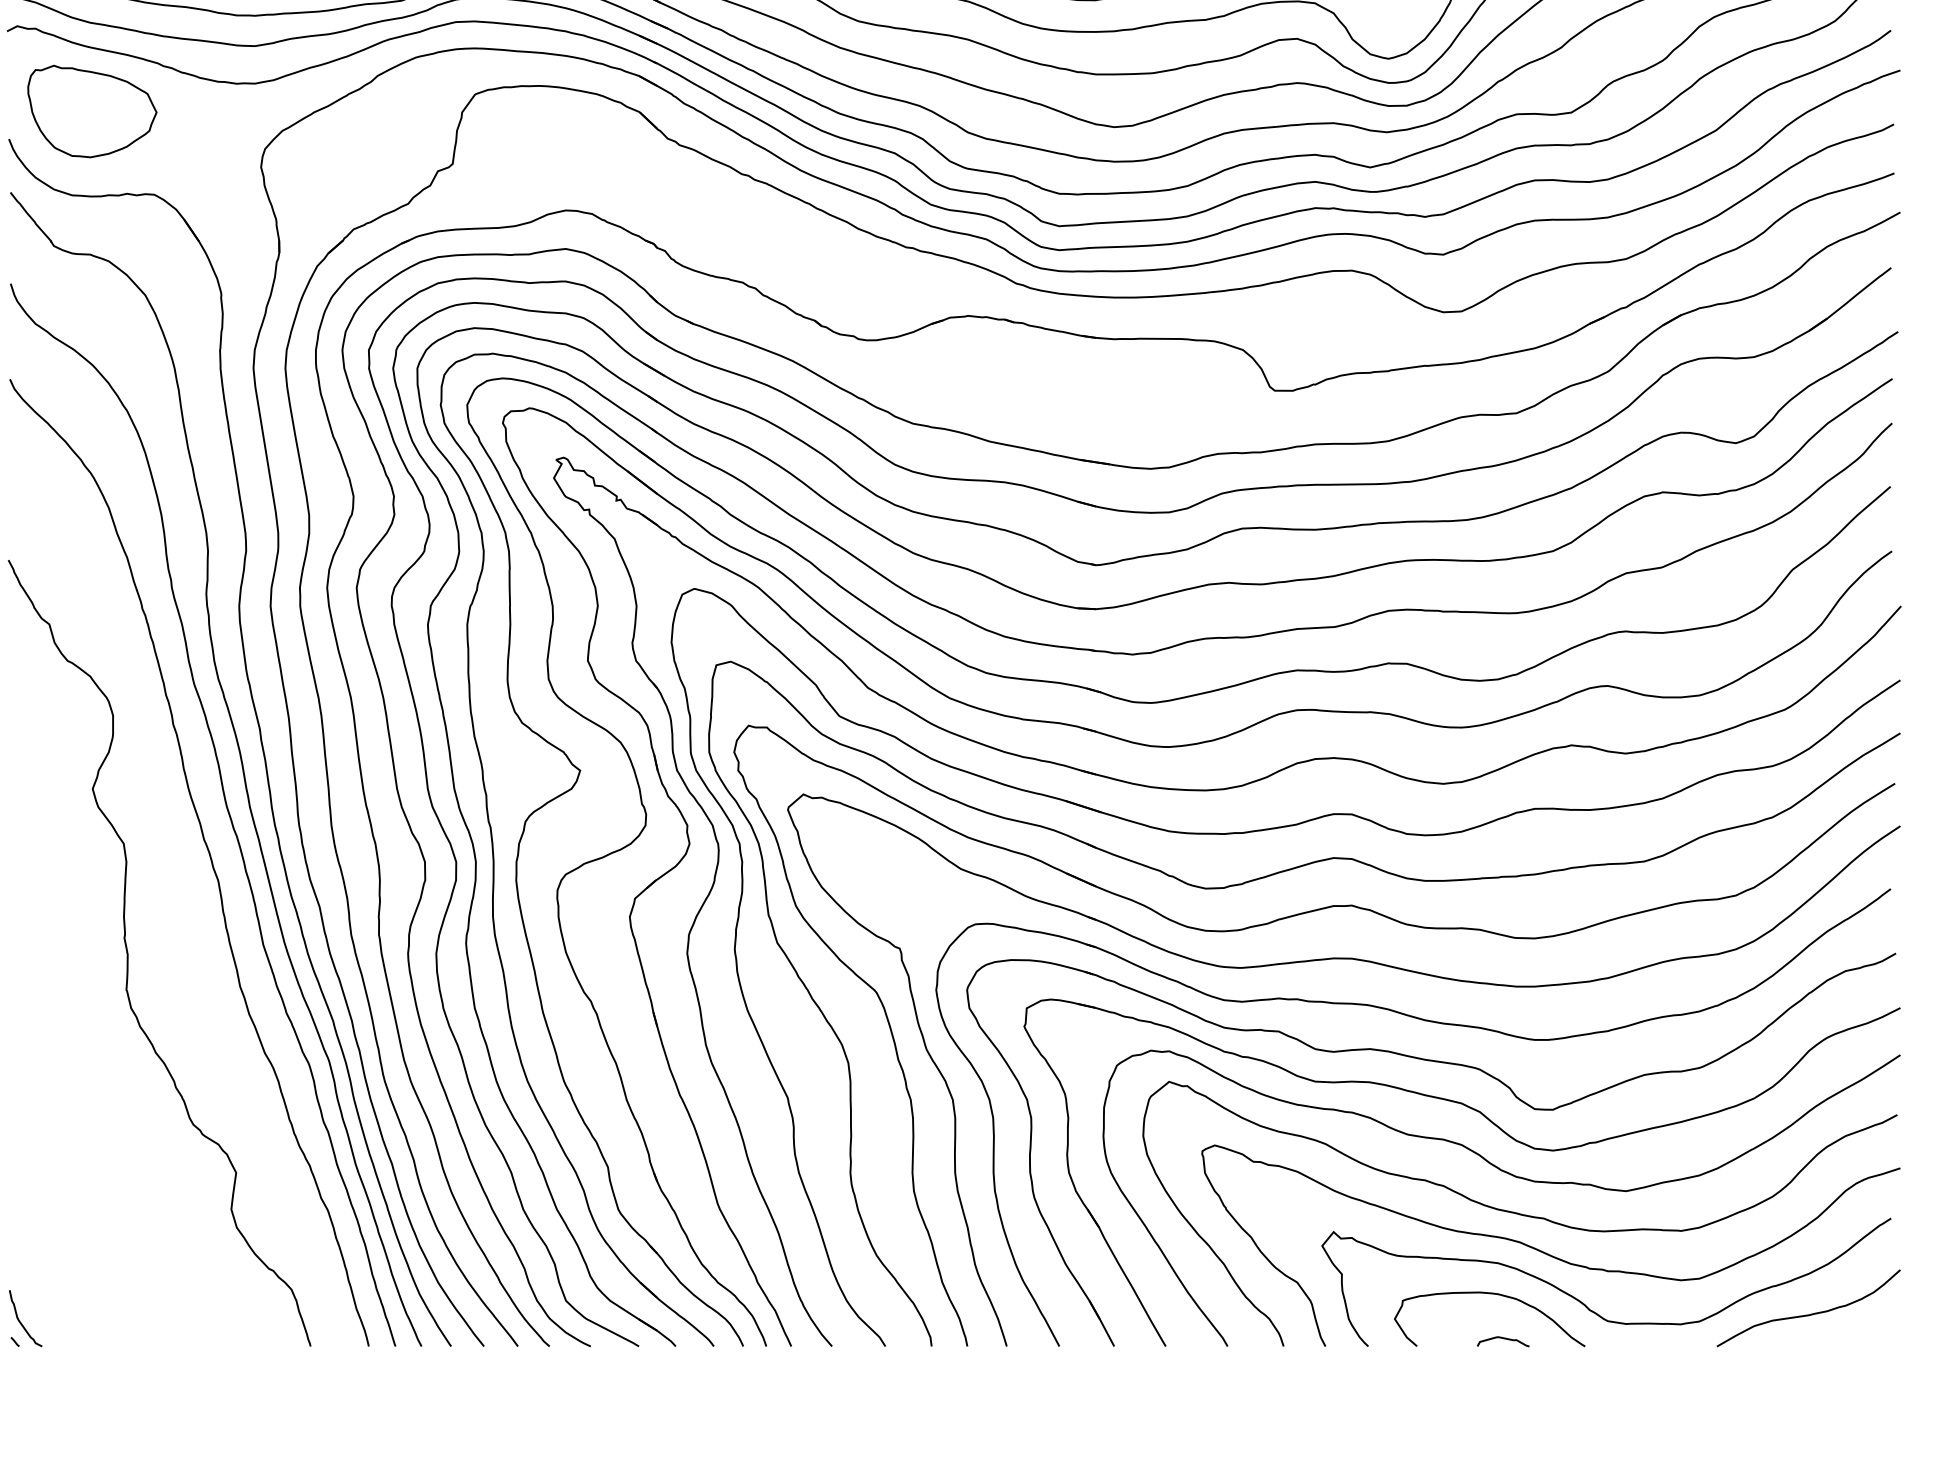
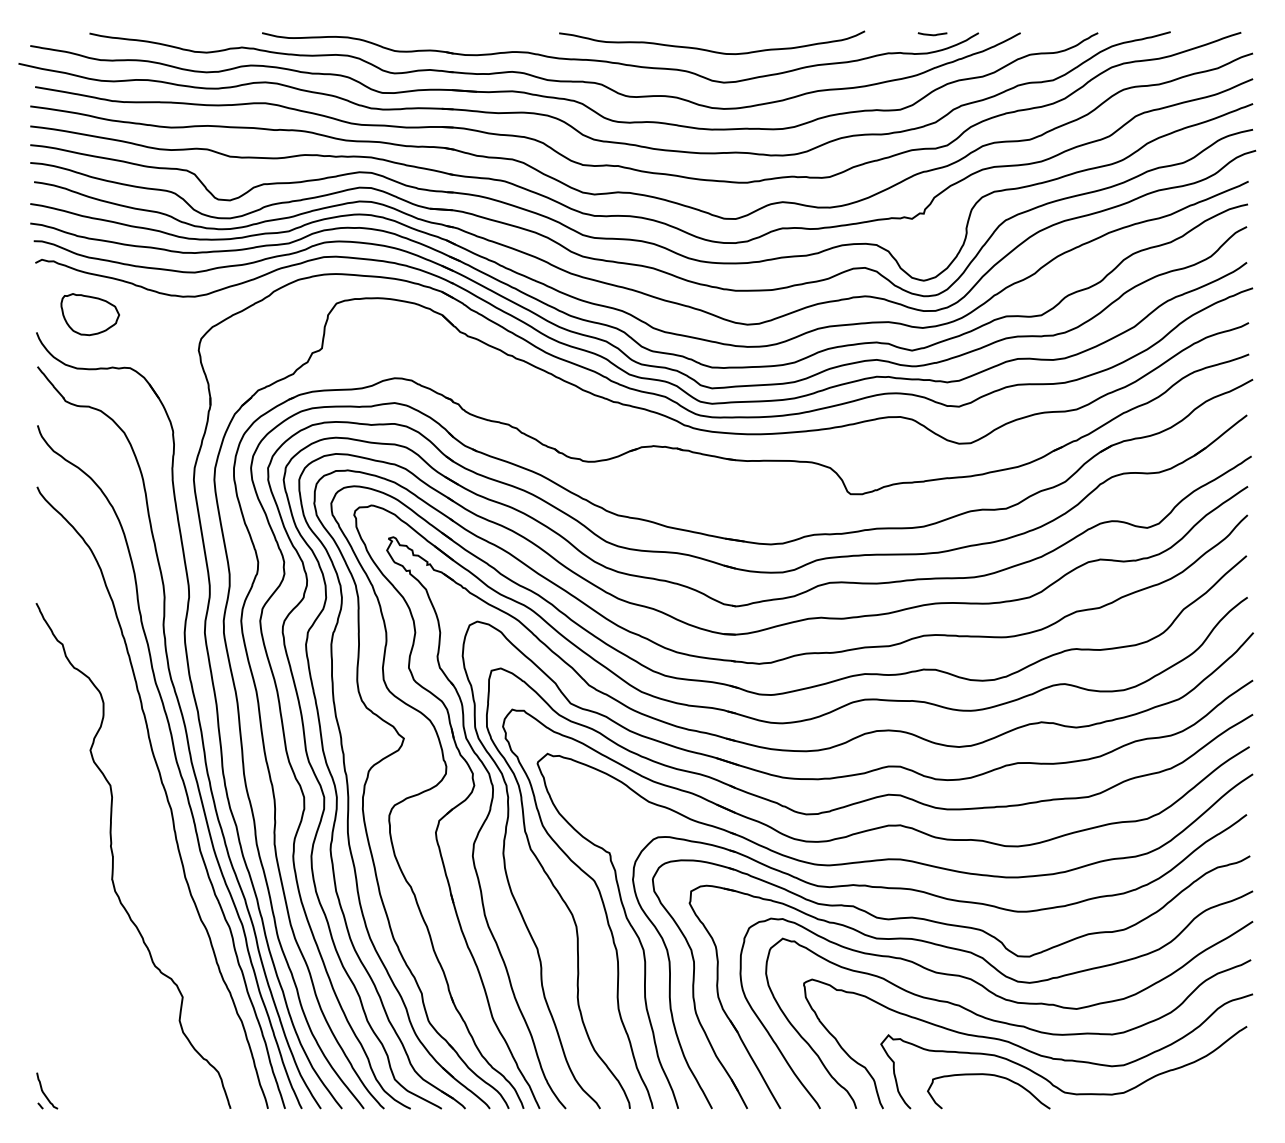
part: (92, 111) -> (90, 314), size x0.7
curve: (1809, 1313) -> (1194, 1087), removed
curve: (1503, 1339) -> (997, 1104), removed

